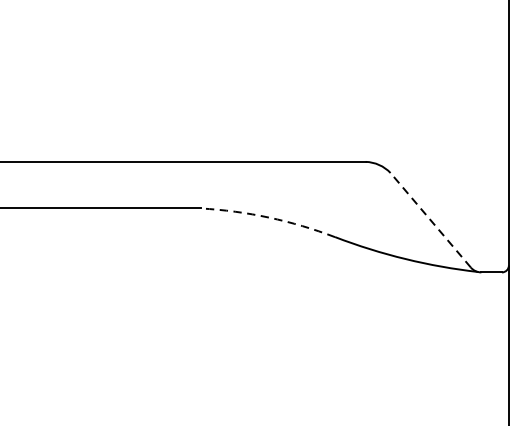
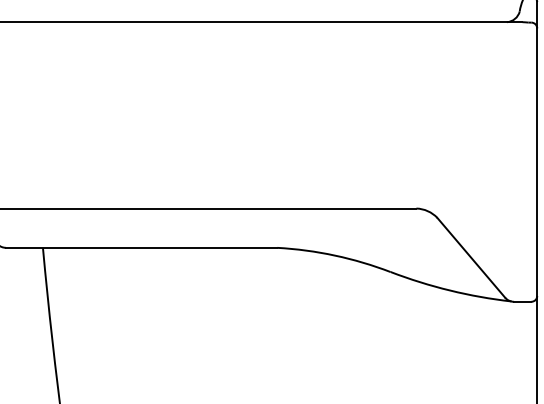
arc: (268, 217) -> (334, 255), dashed -> solid
line: (429, 219) -> (470, 257), dashed -> solid

